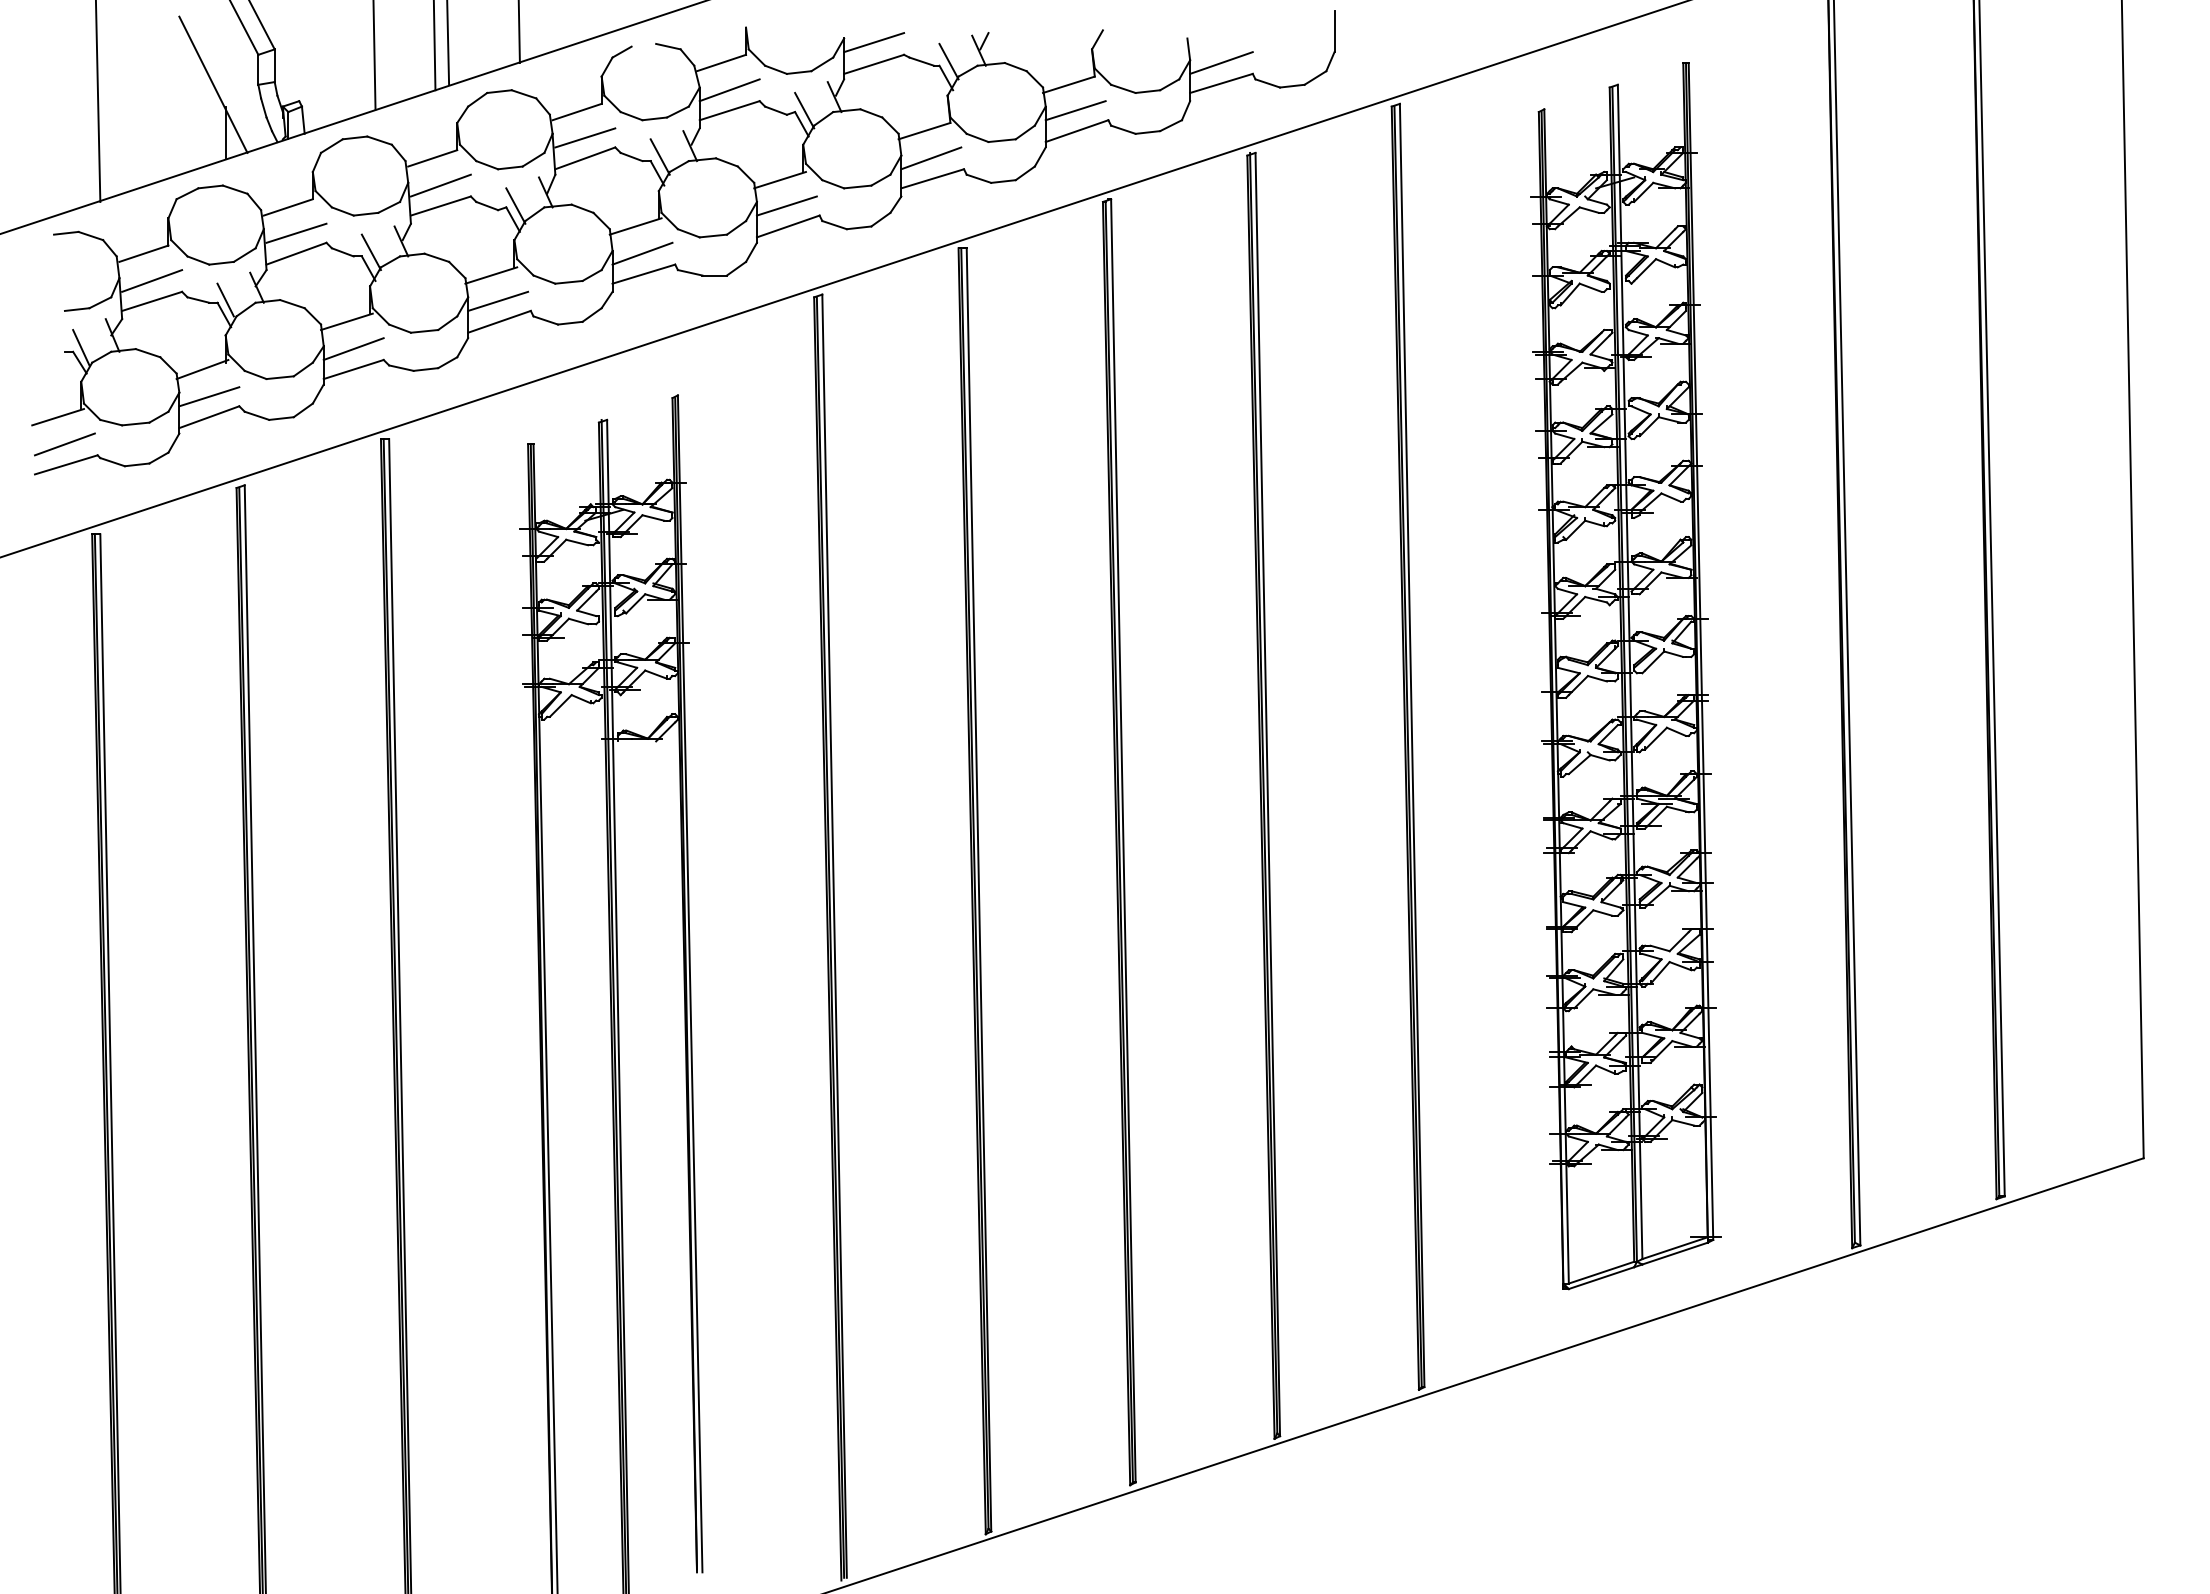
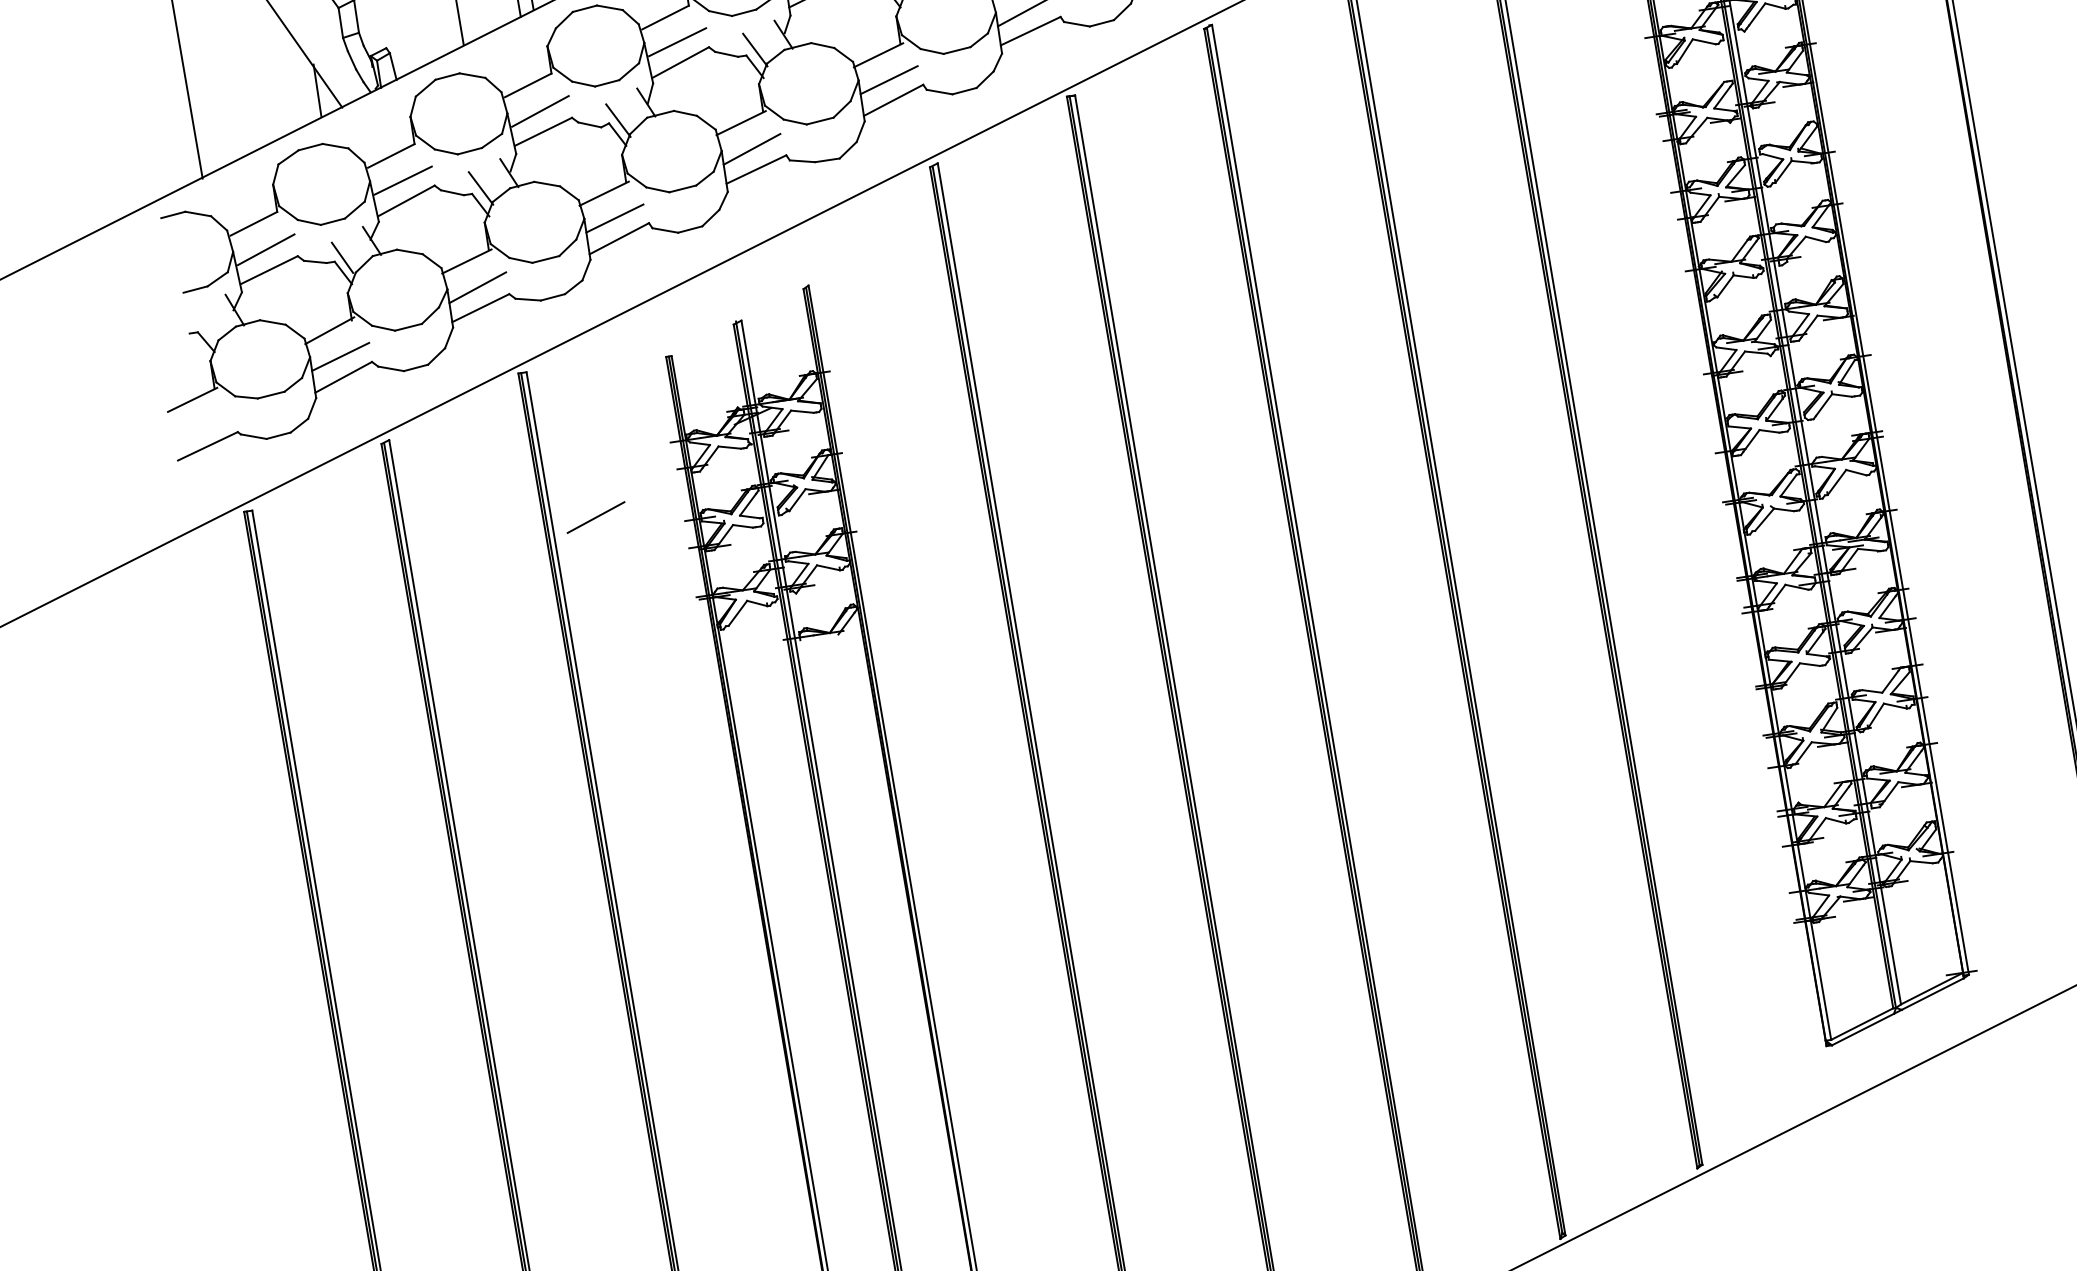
line: (81, 347) -> (205, 326), removed
line: (64, 444) -> (595, 517), moved

